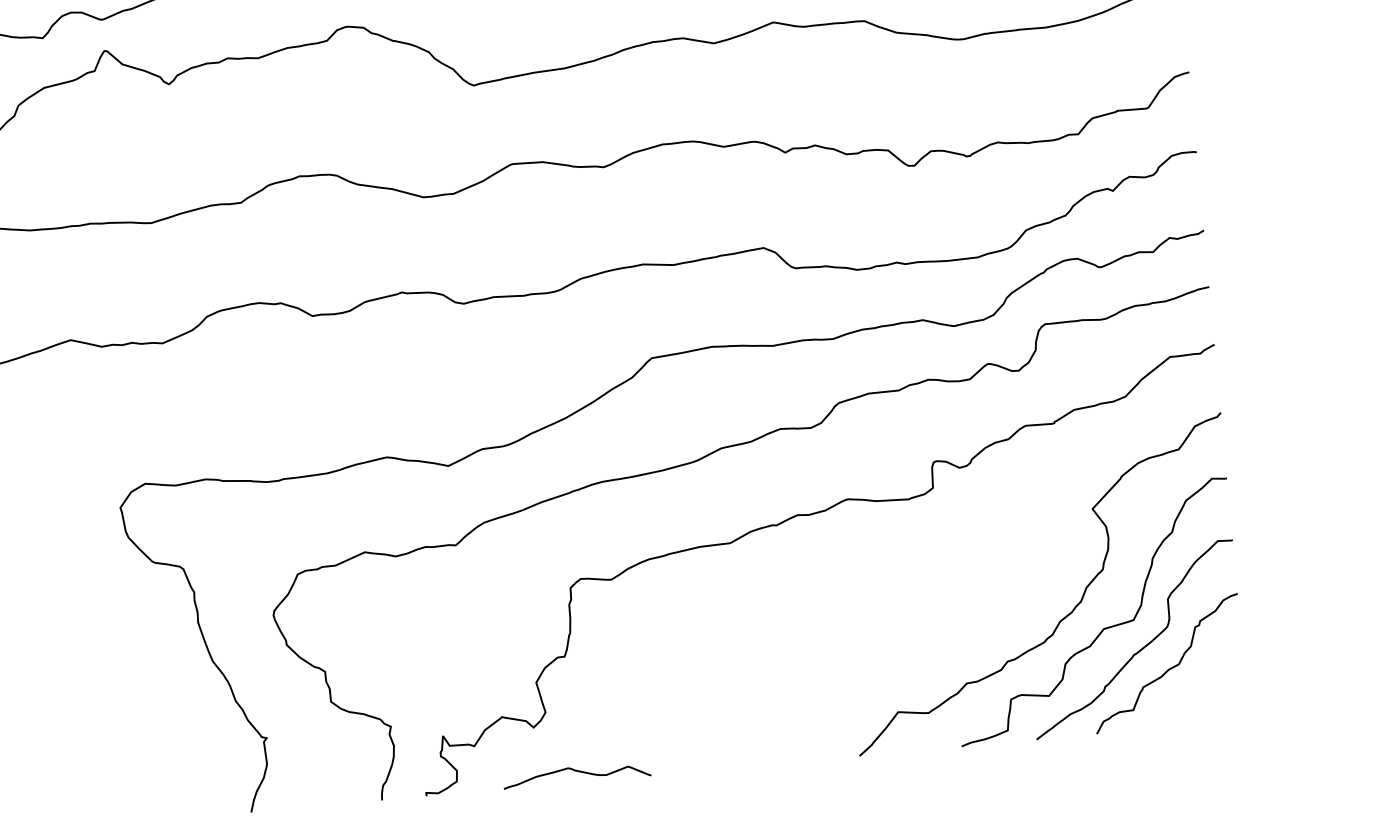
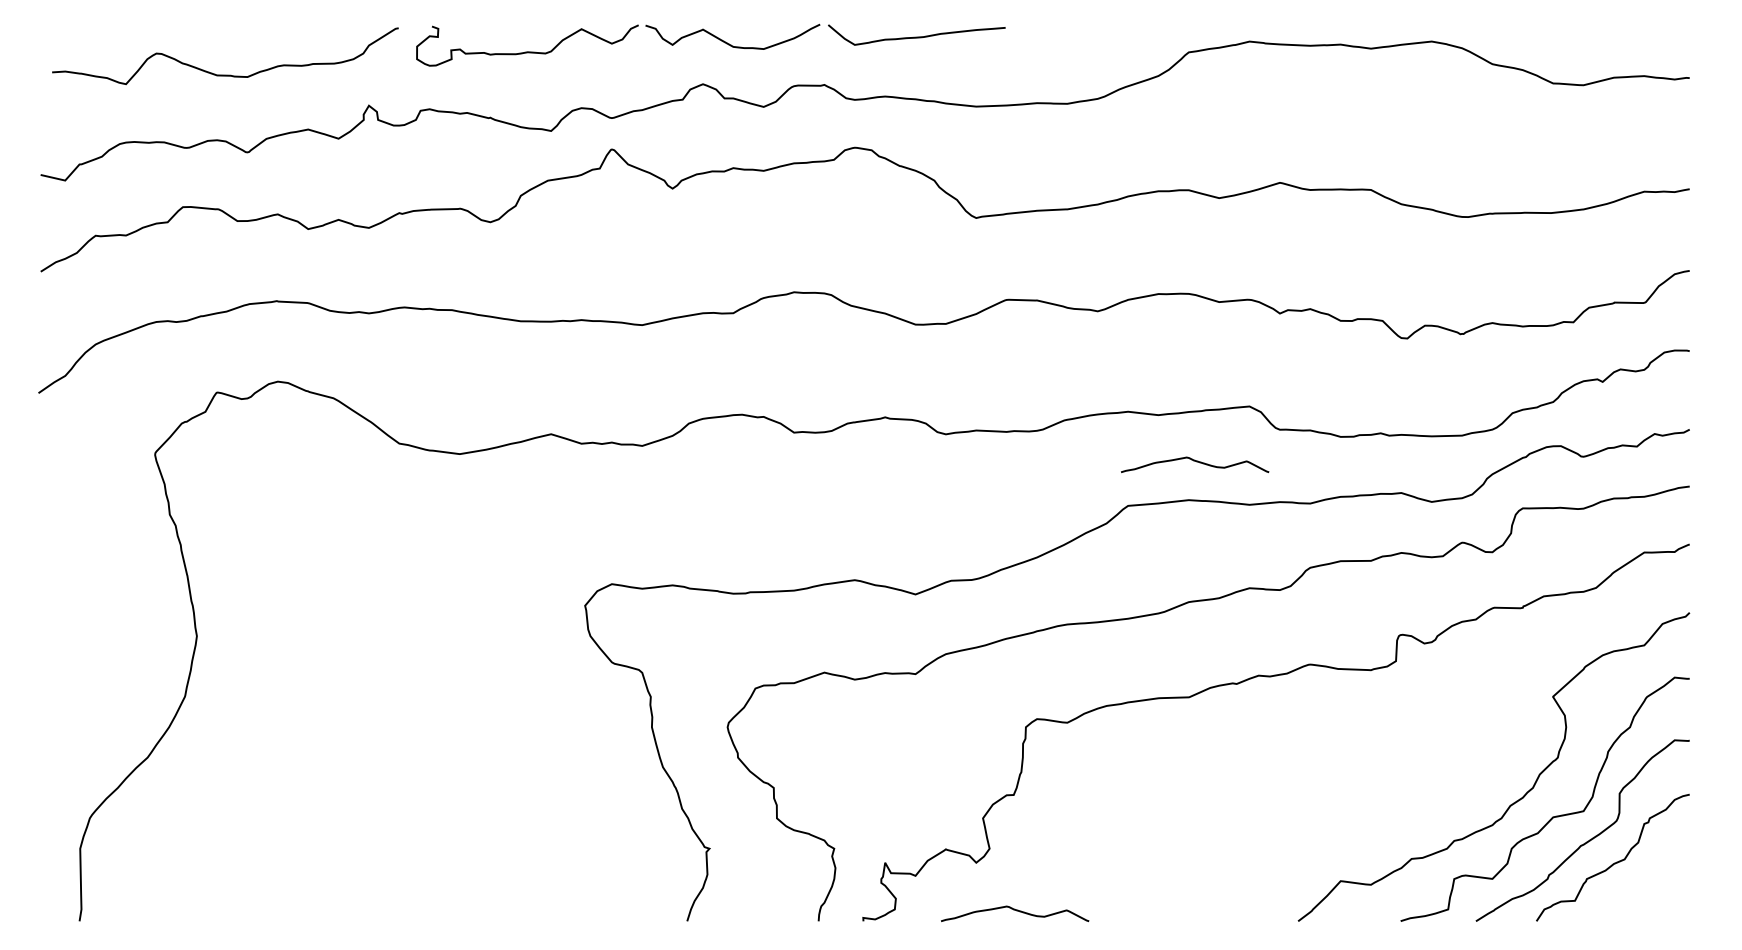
curve: (715, 308) -> (1196, 462), added

